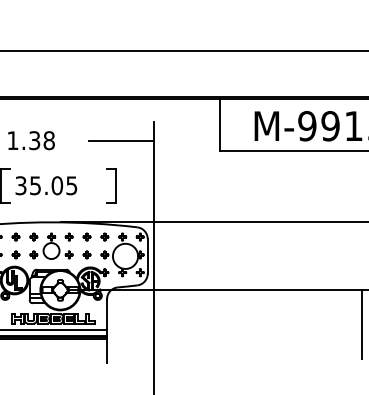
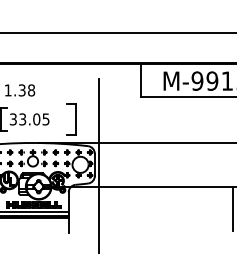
line: (120, 140) -> (77, 90), removed
text: (35, 184) -> (22, 118), 35.05 -> 33.05
part: (111, 185) -> (71, 119), size x1.4

